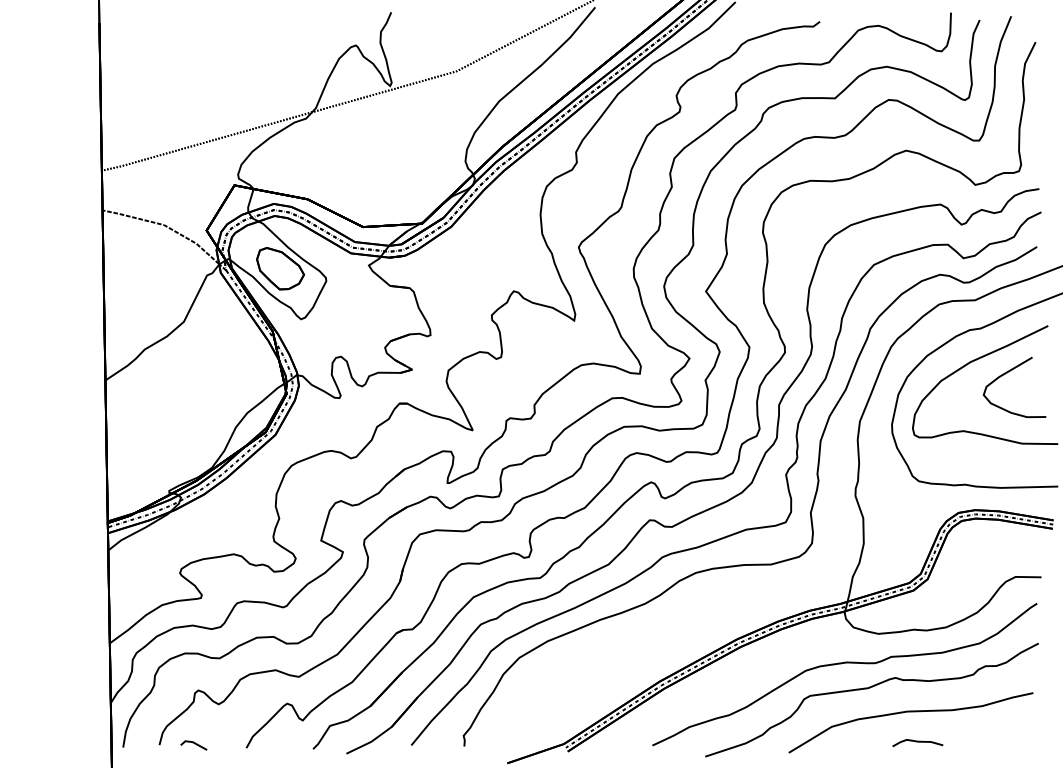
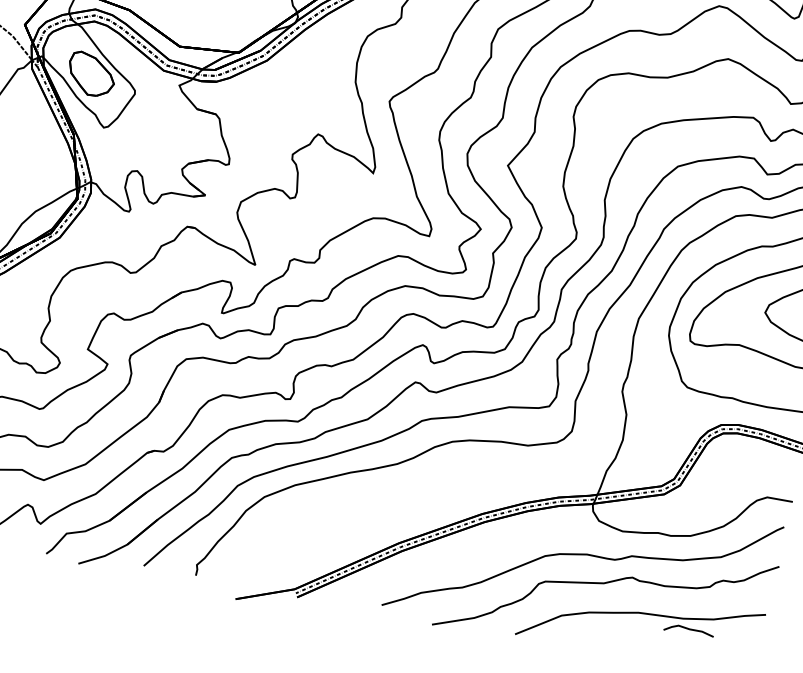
curve: (917, 742) -> (688, 629), moved

